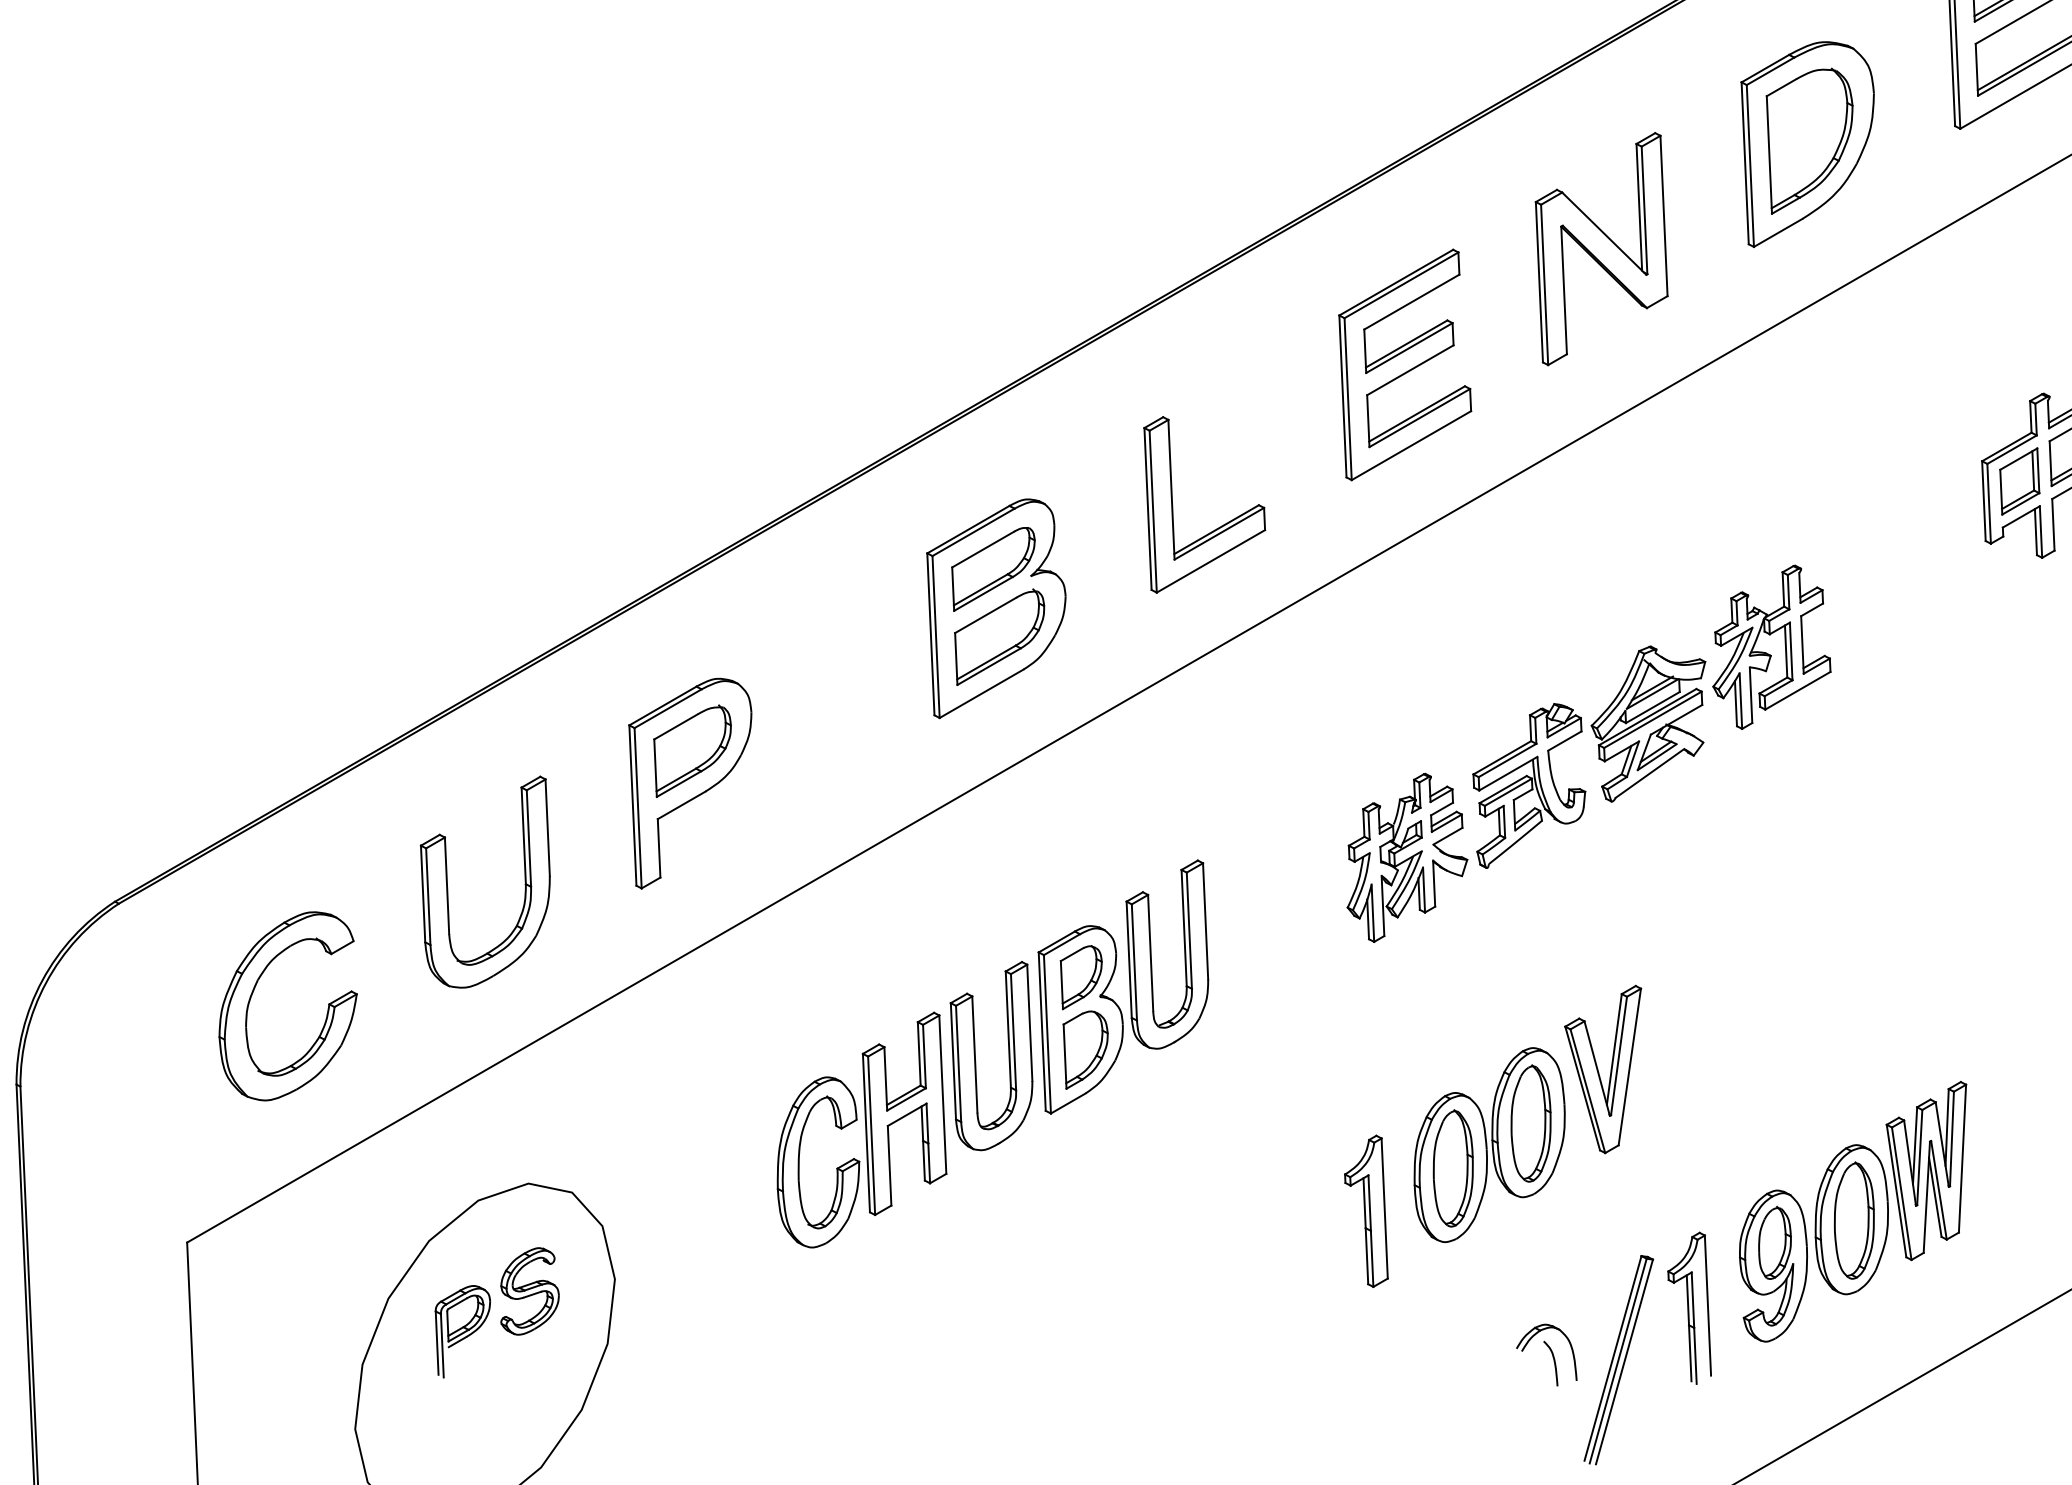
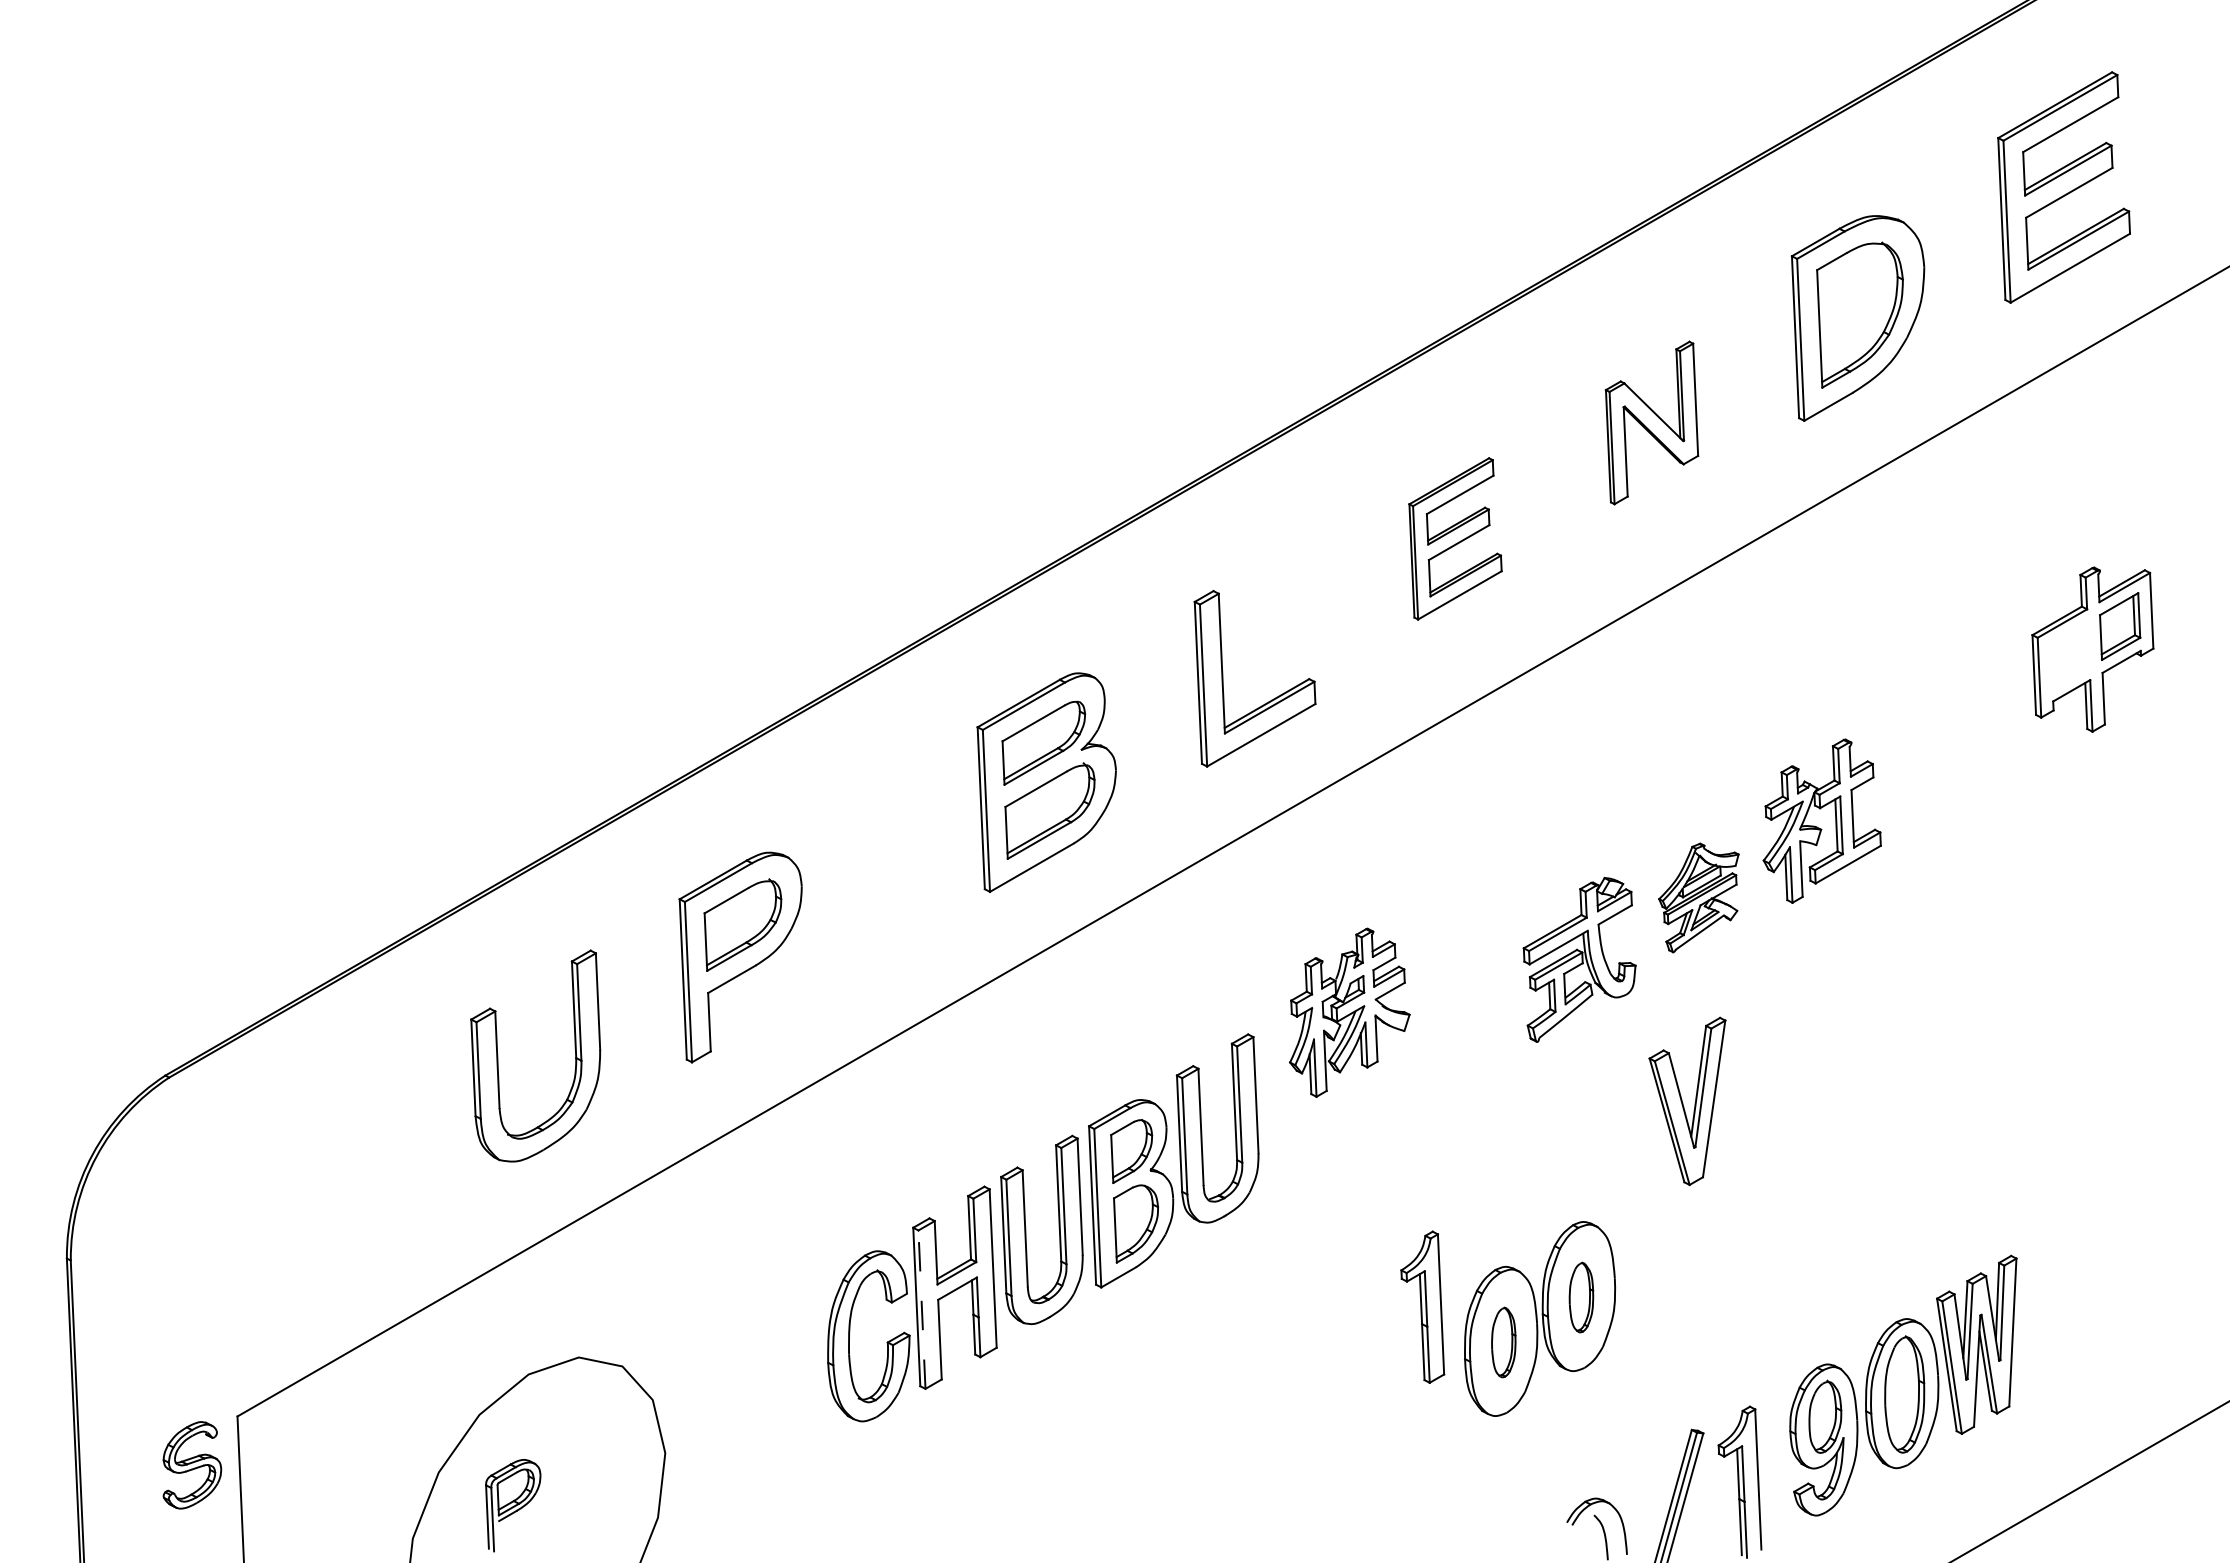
part: (1601, 248) -> (1651, 422), size x0.7
part: (1405, 364) -> (1455, 538), size x0.7
part: (2019, 481) -> (2069, 655), removed
part: (1648, 723) -> (1698, 897), size x0.7
part: (1407, 857) -> (1349, 1012), moved
part: (254, 991) -> (304, 1165), removed
part: (1603, 1069) -> (1687, 1101), moved
part: (1531, 1123) -> (1581, 1297), size x0.6
line: (871, 1135) -> (921, 1309), solid -> dashed
part: (1453, 1168) -> (1503, 1342), size x0.6
part: (1366, 1210) -> (1422, 1306), moved
part: (530, 1291) -> (192, 1465), moved

